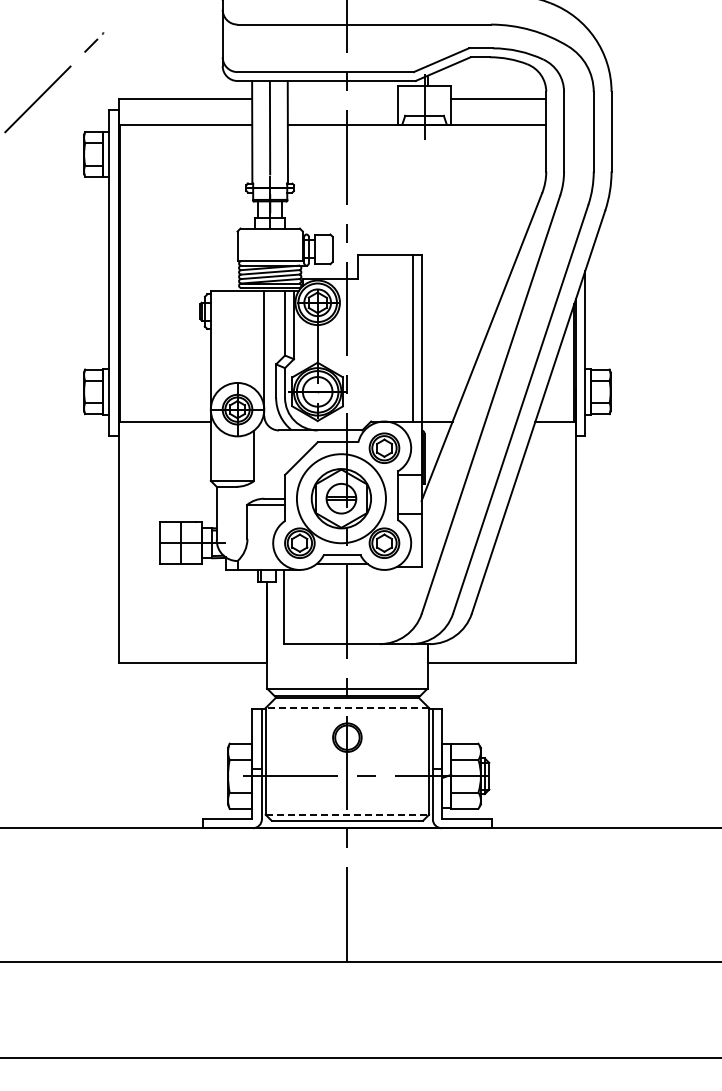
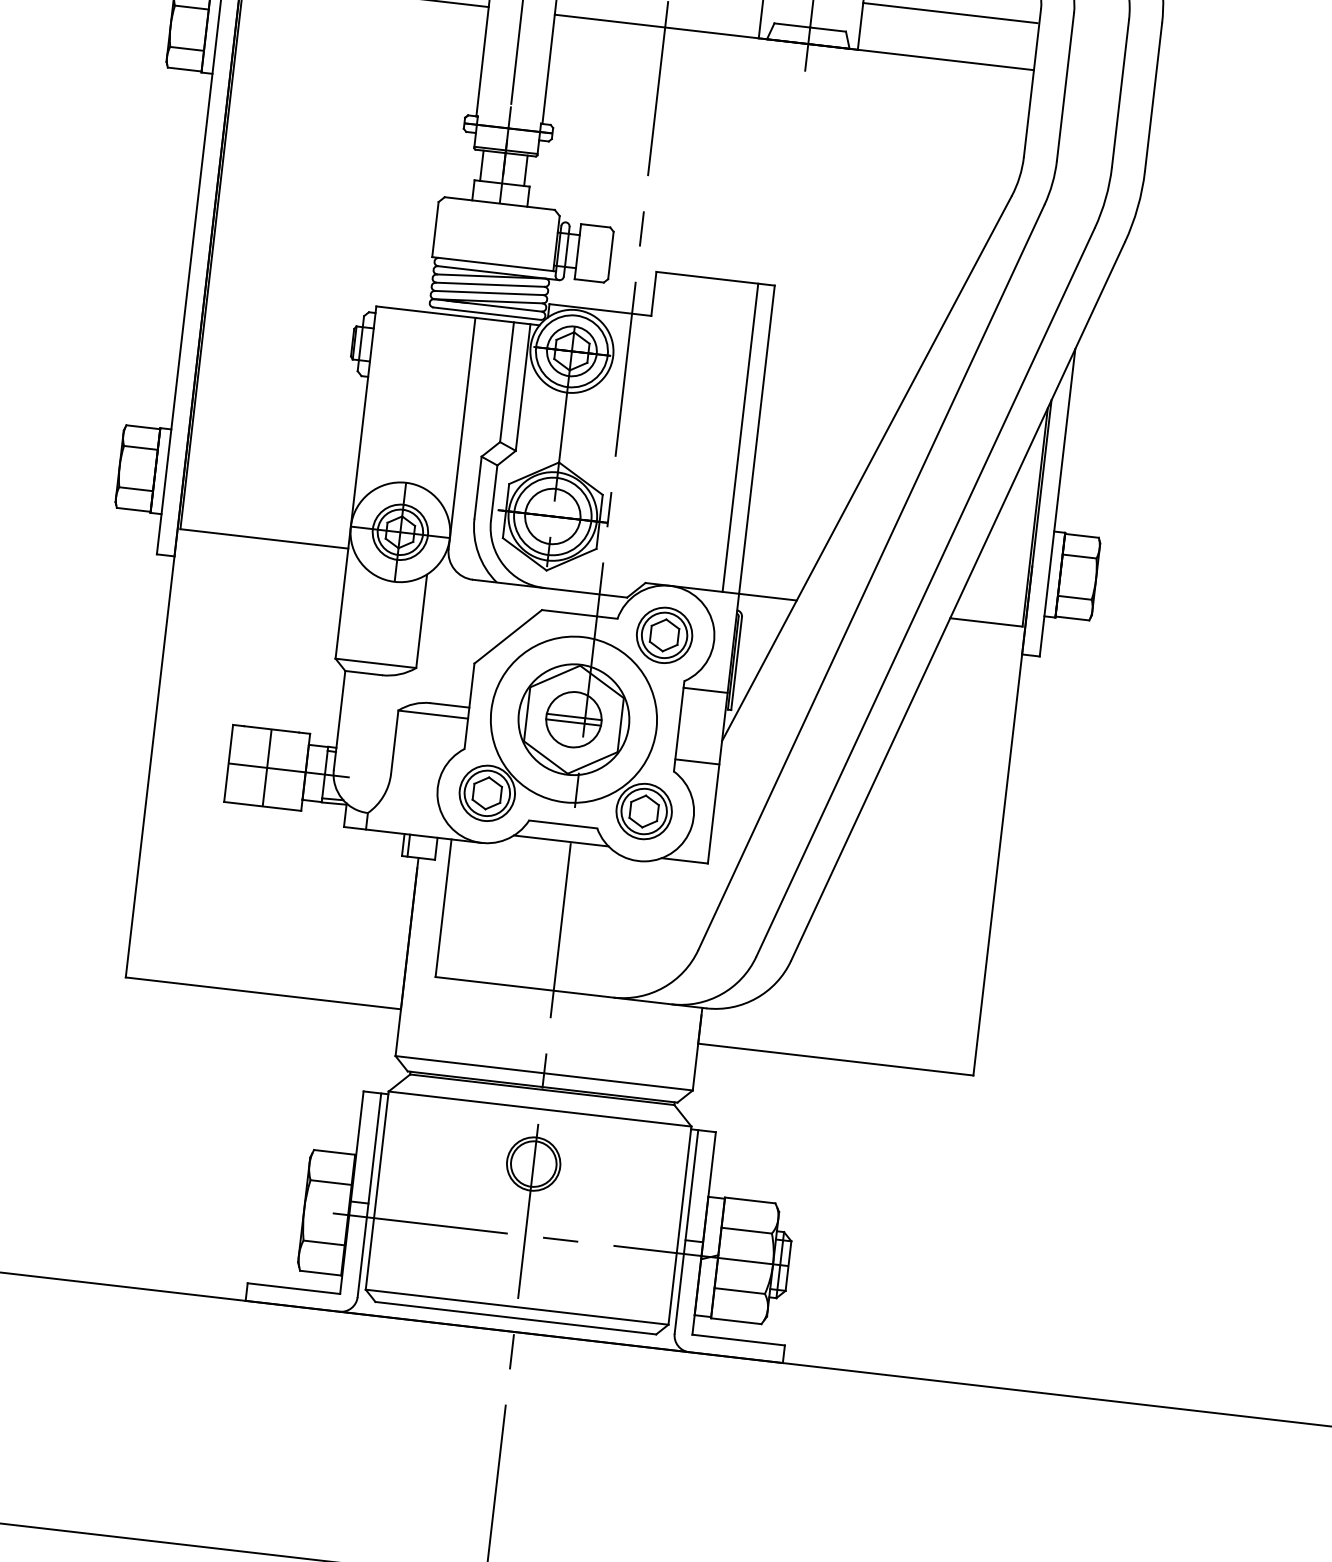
line: (347, 708) -> (540, 1110), dashed -> solid
line: (347, 814) -> (517, 1306), dashed -> solid

